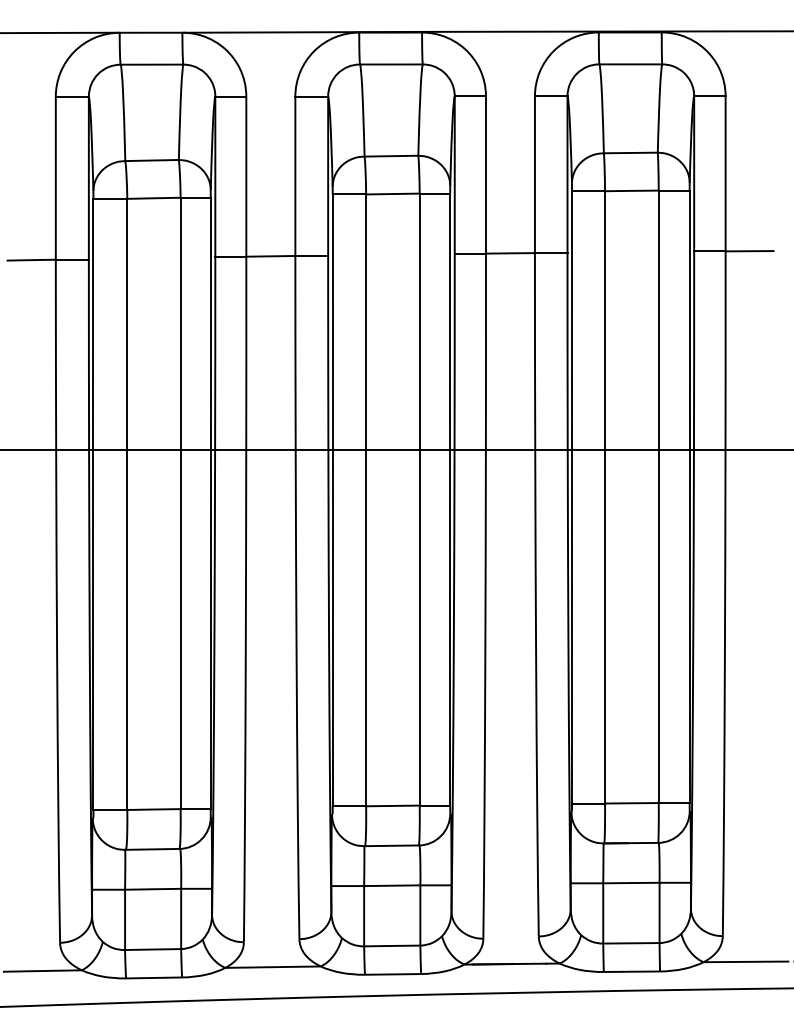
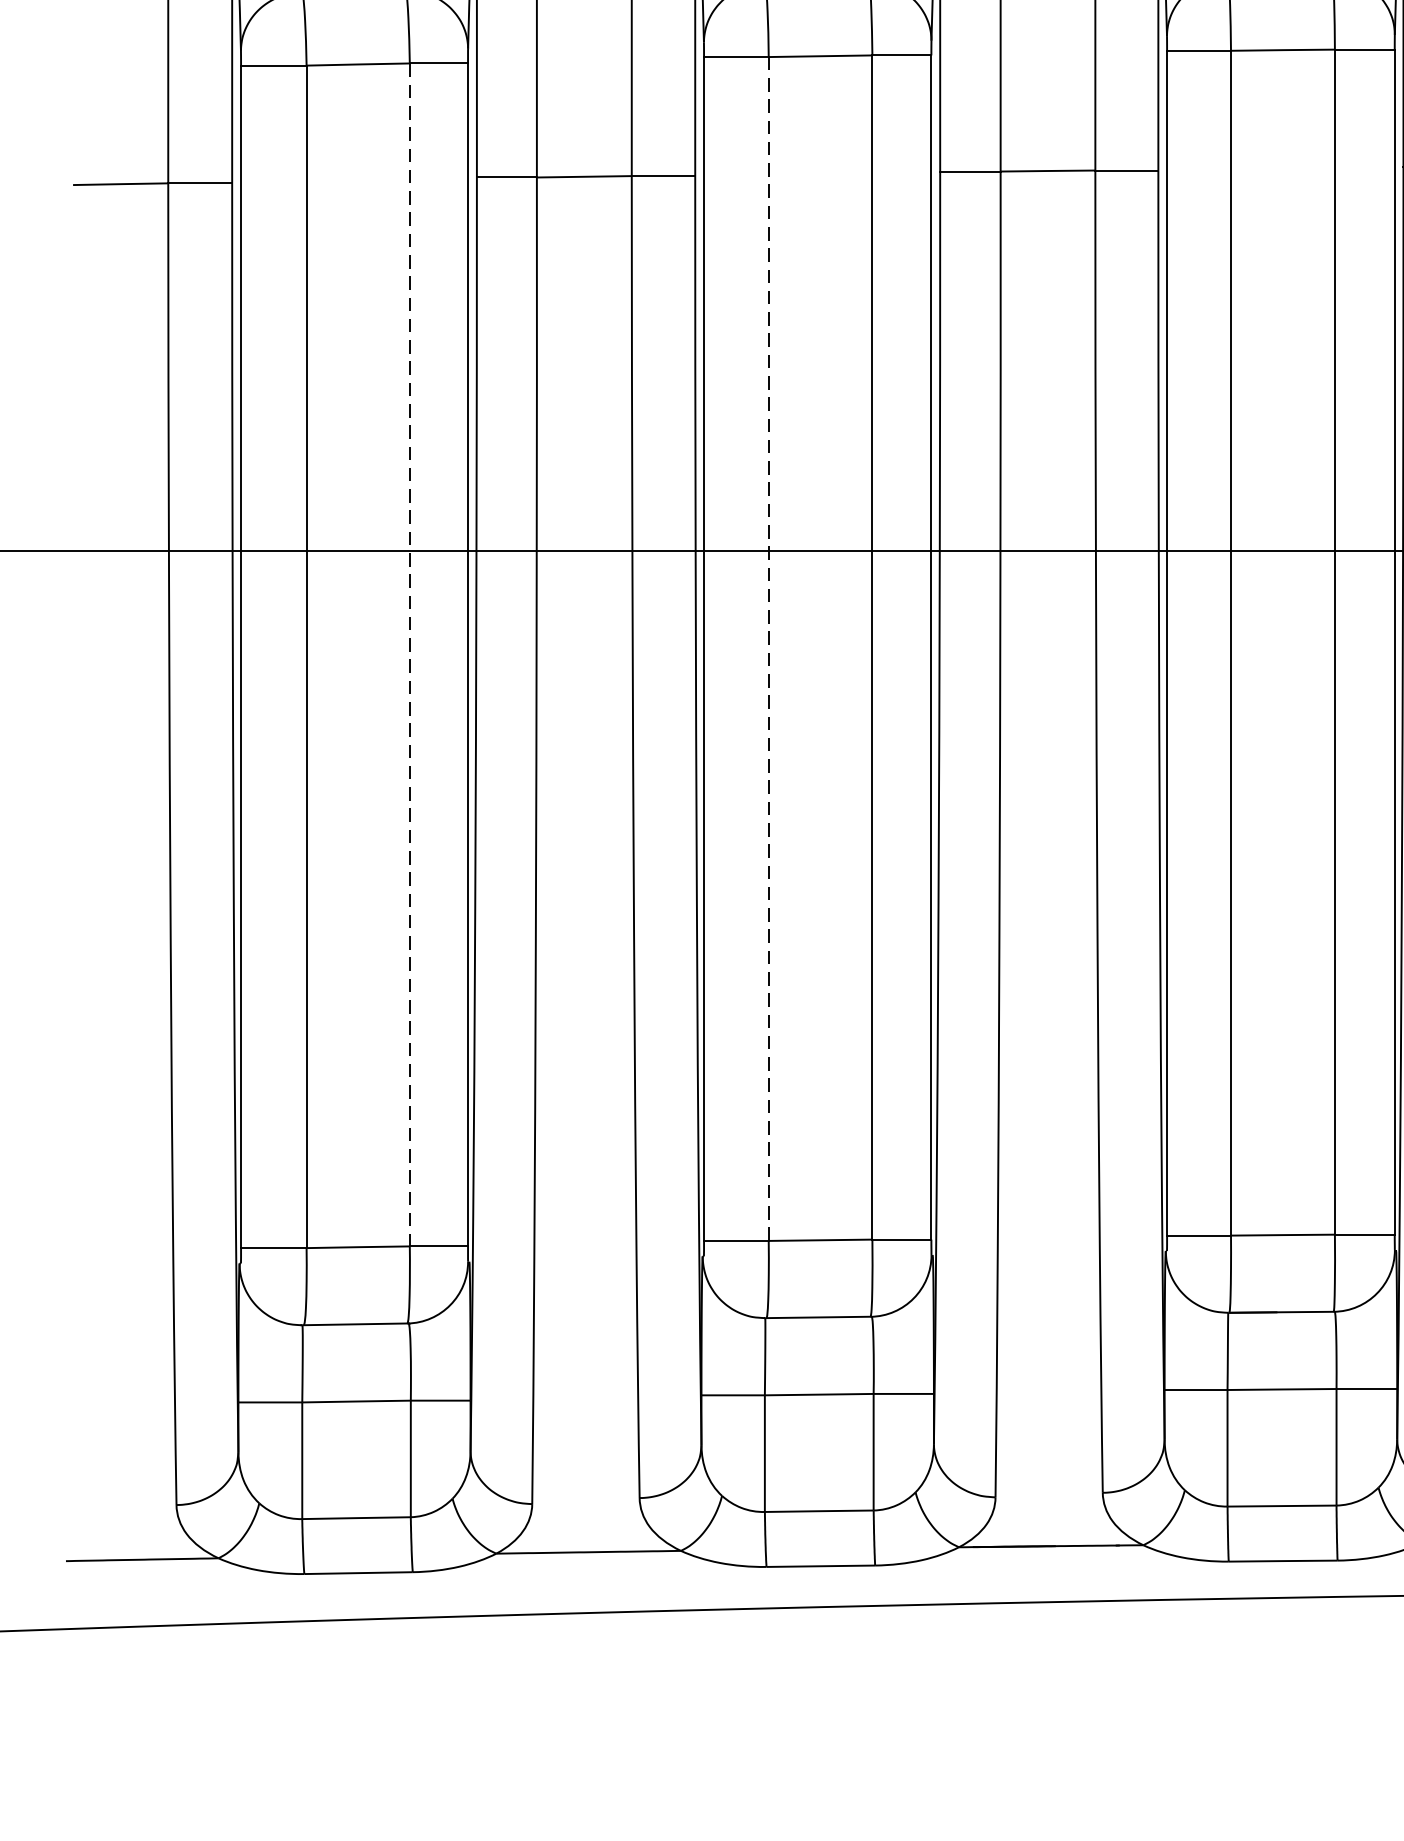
line: (366, 500) -> (769, 649), solid -> dashed
line: (180, 503) -> (409, 655), solid -> dashed

